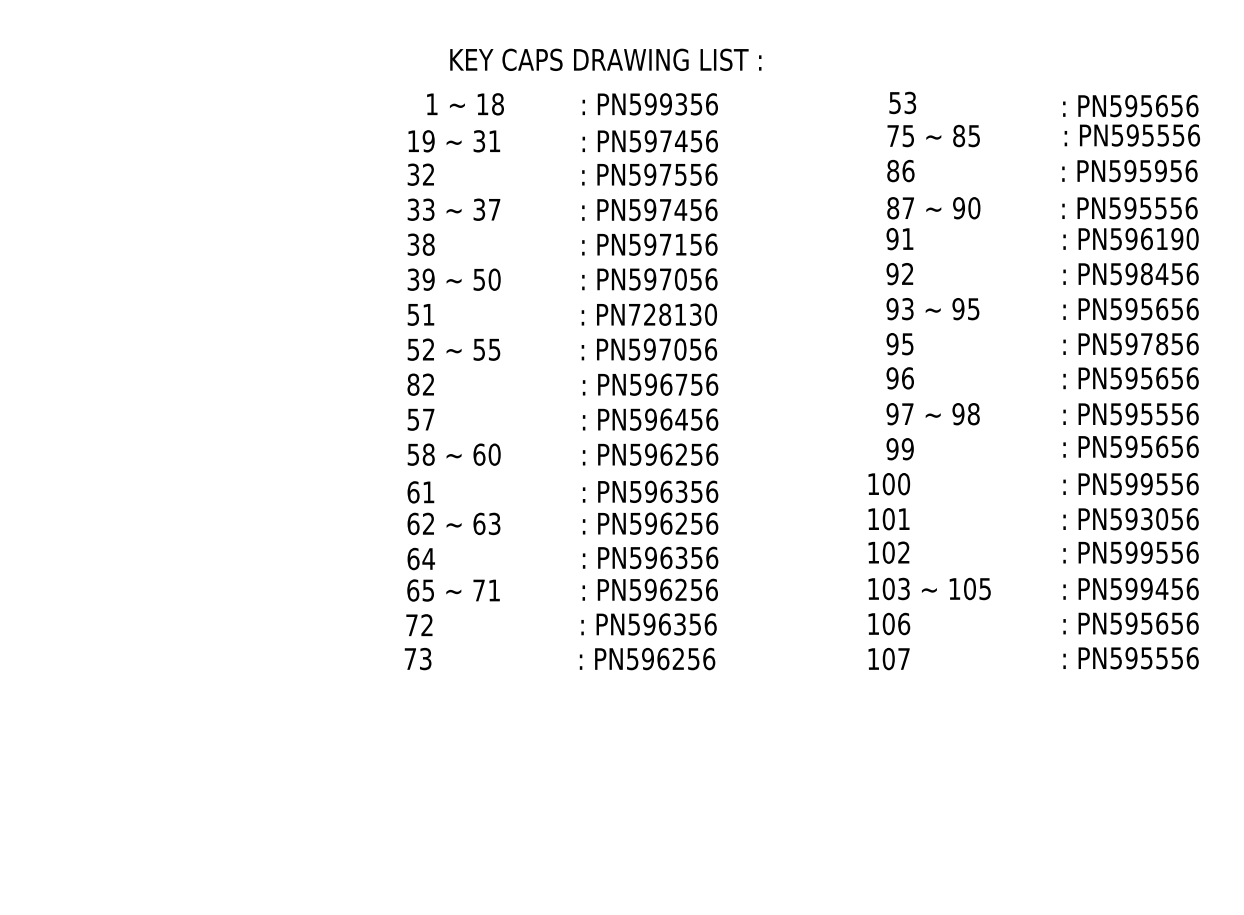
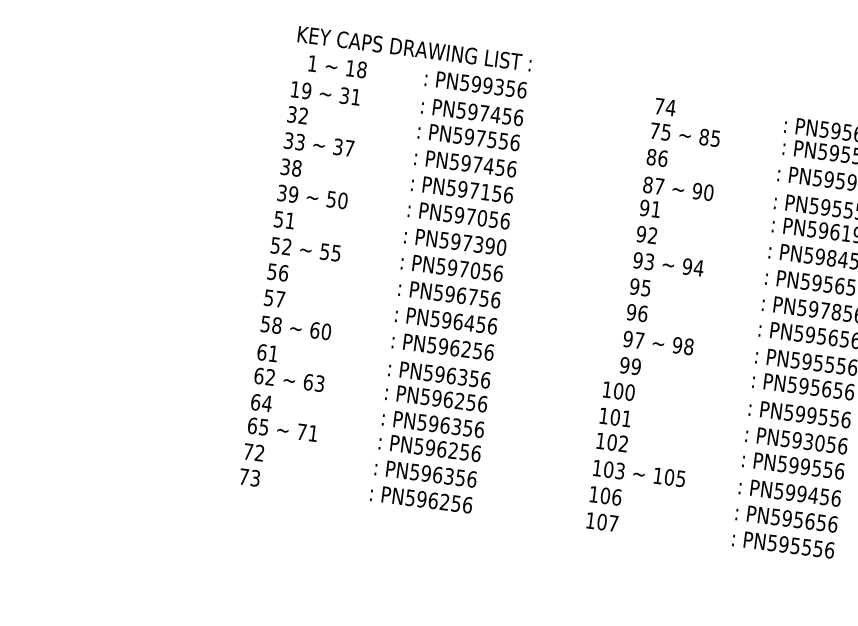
text: (605, 59) -> (414, 48), moved
text: (902, 102) -> (665, 106), 53 -> 74
text: (973, 309) -> (698, 268), 95 -> 94
text: (664, 314) -> (466, 242), PN728130 -> PN597390
text: (420, 384) -> (277, 272), 82 -> 56

